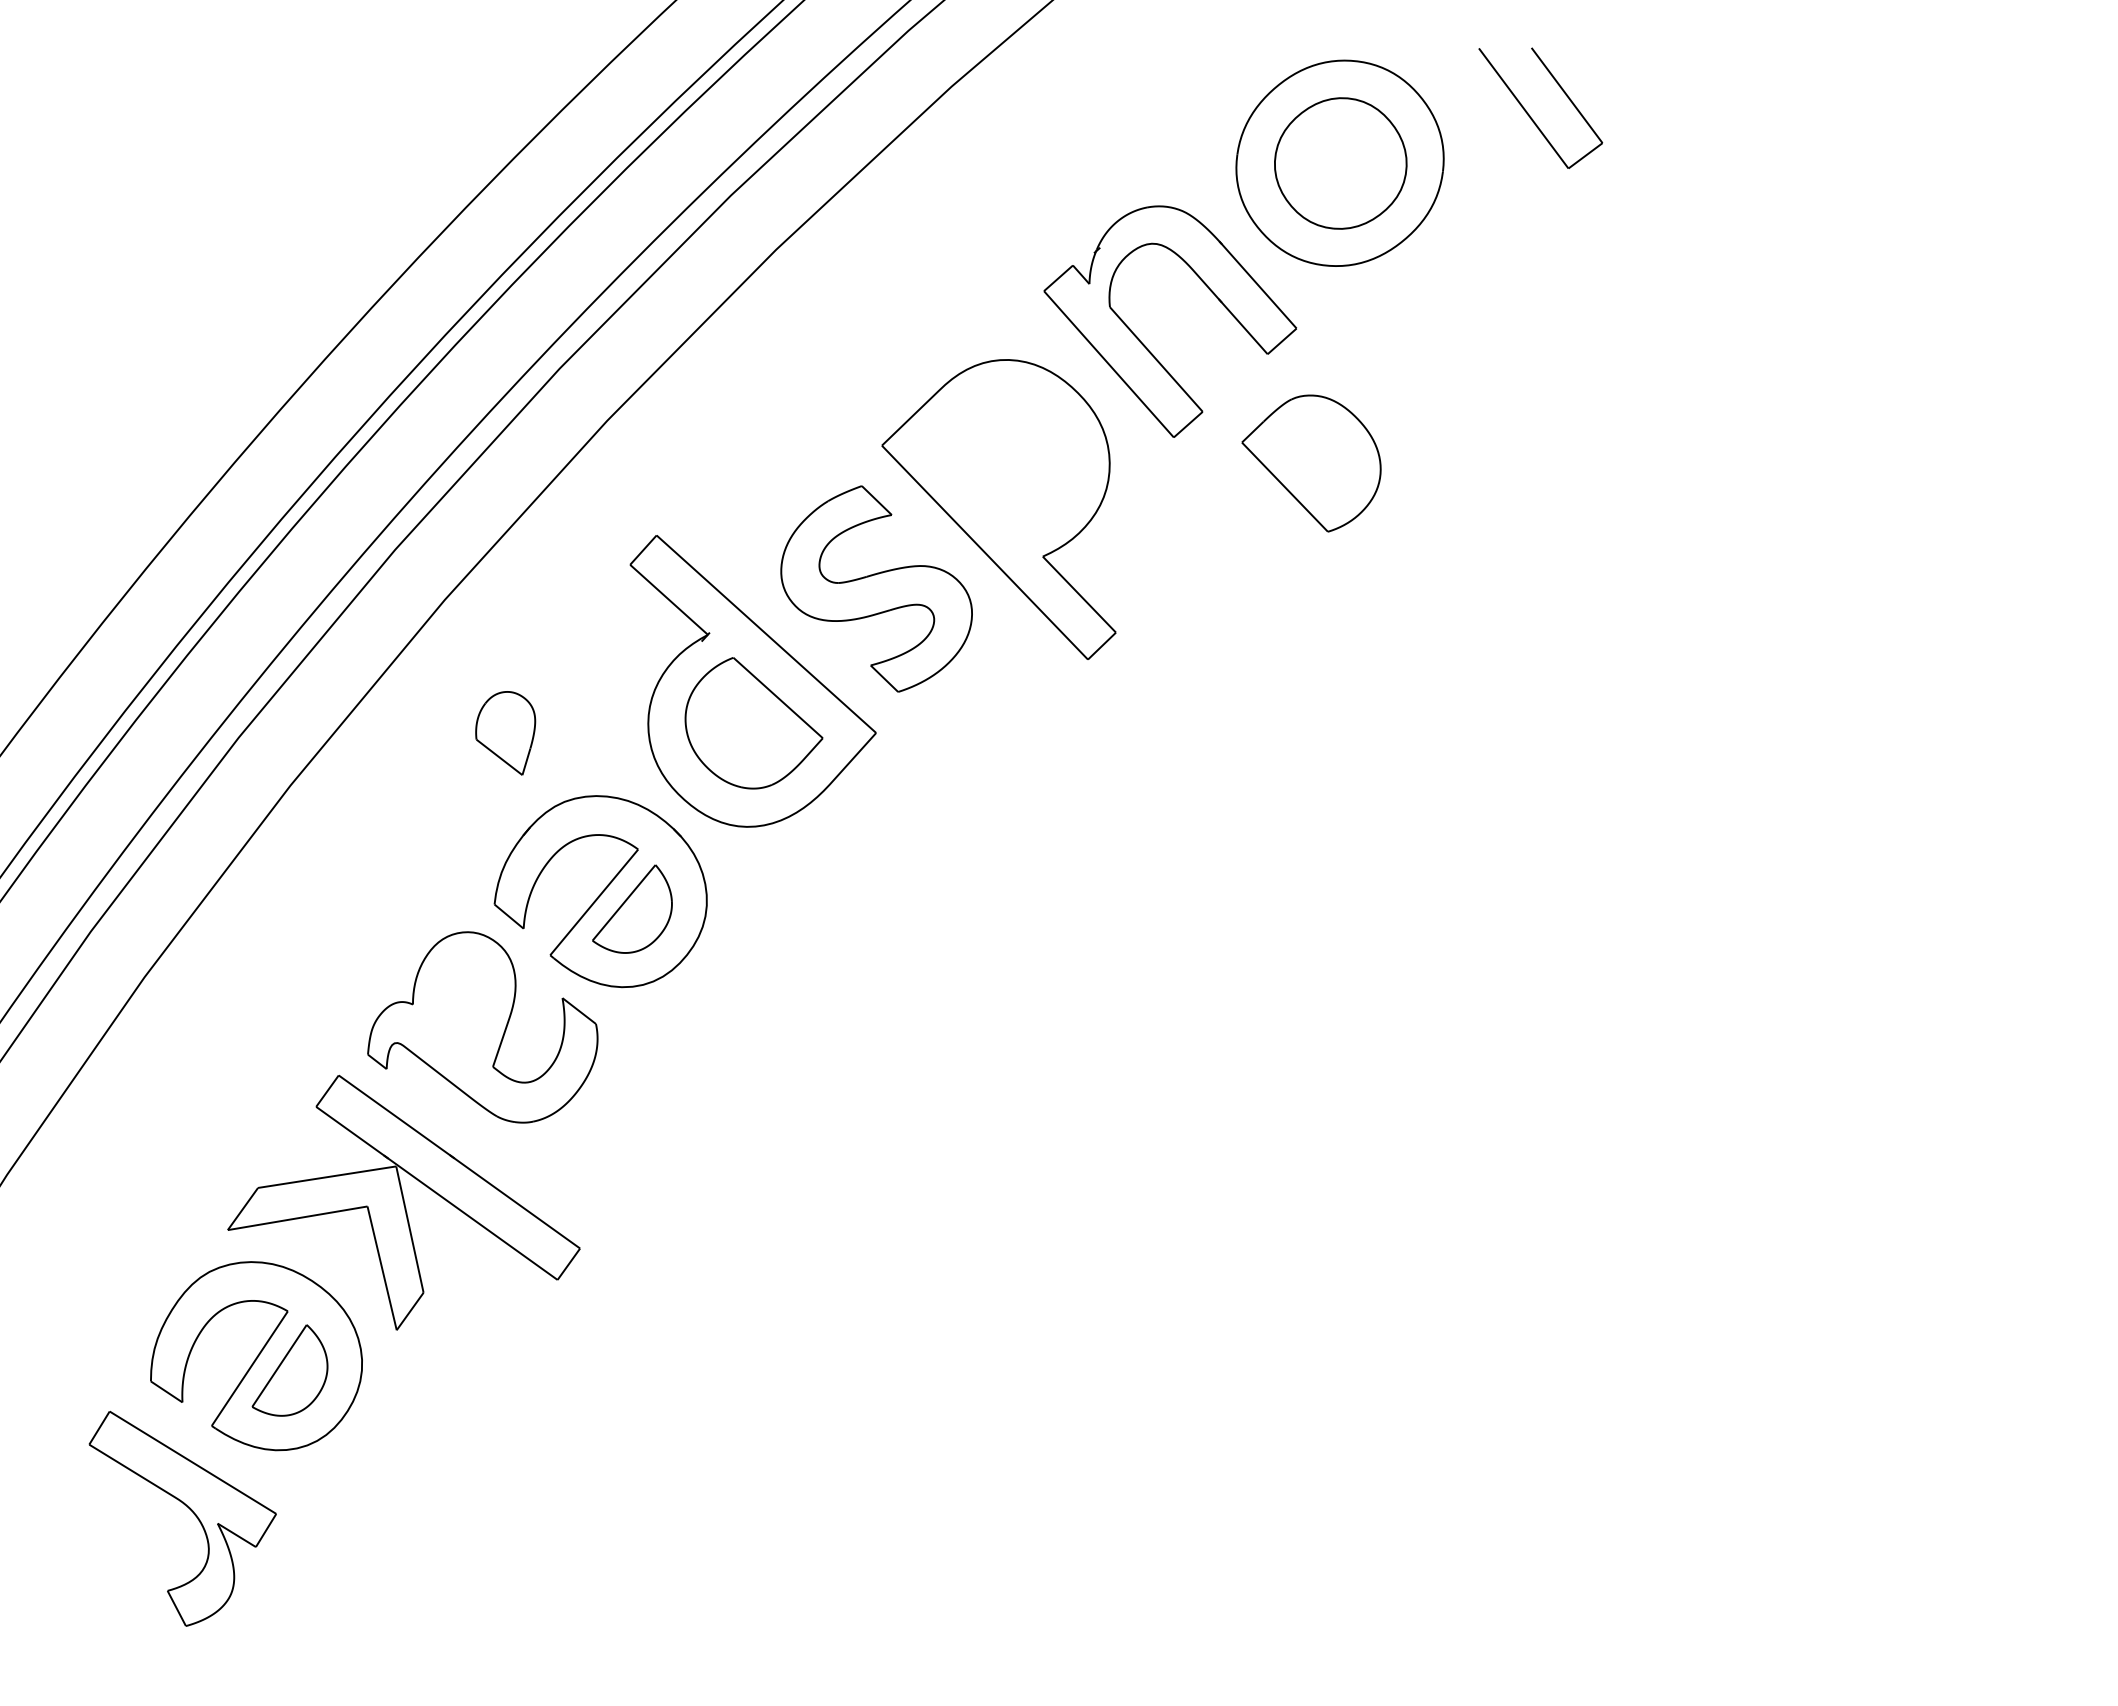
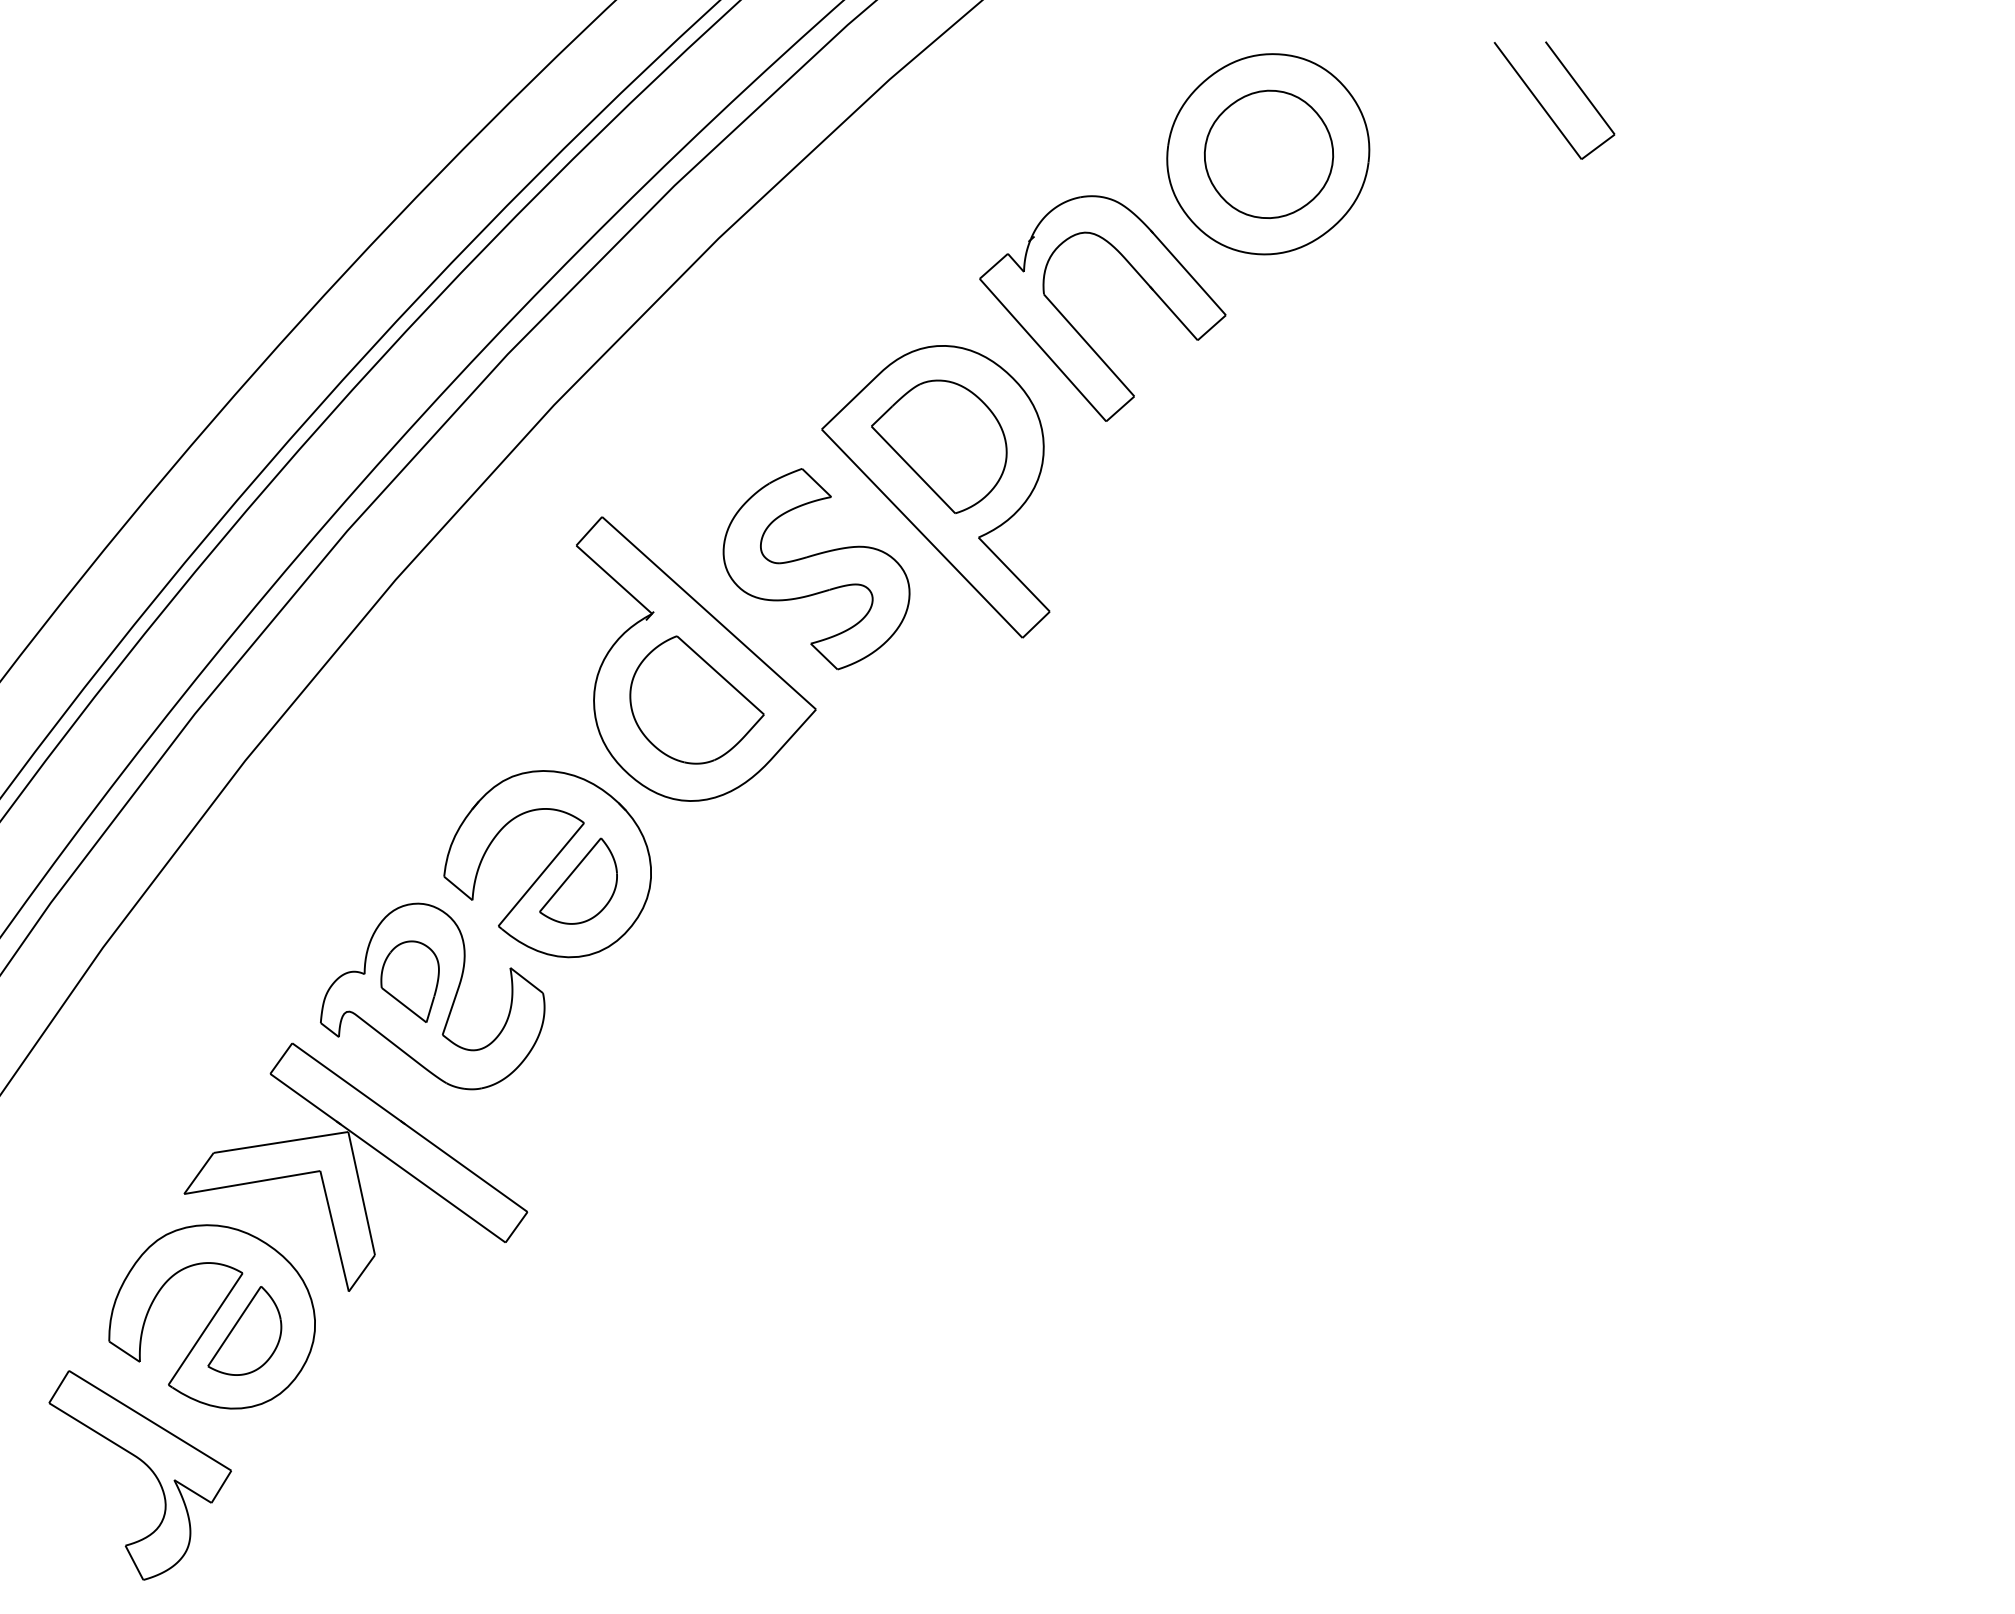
part: (1530, 115) -> (1544, 107), moved
part: (1311, 463) -> (939, 446), moved
part: (505, 733) -> (409, 981), moved

